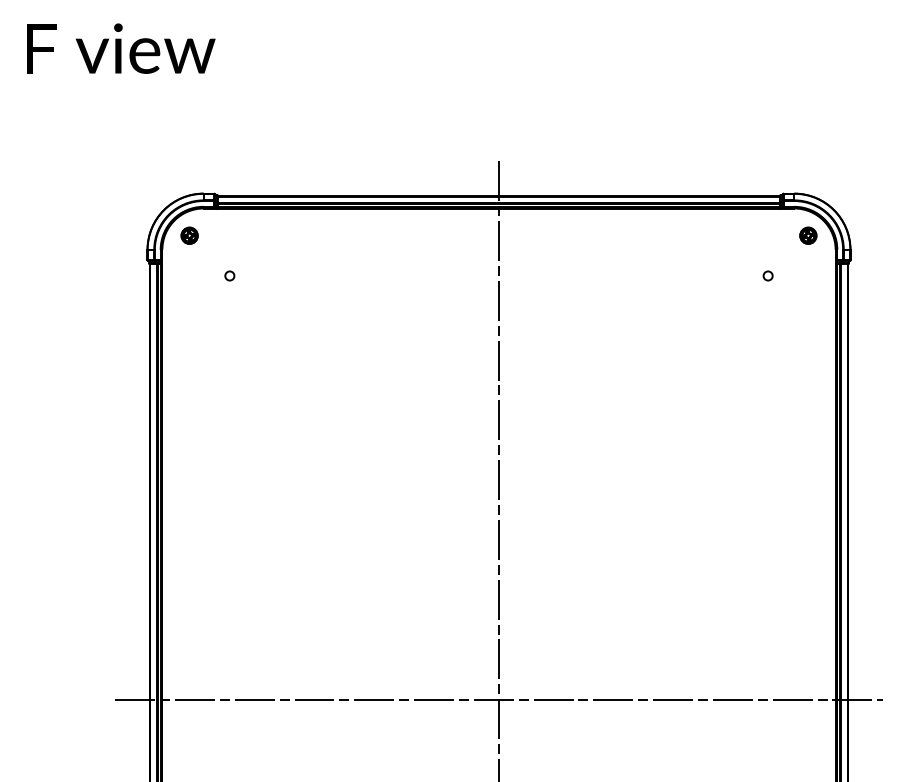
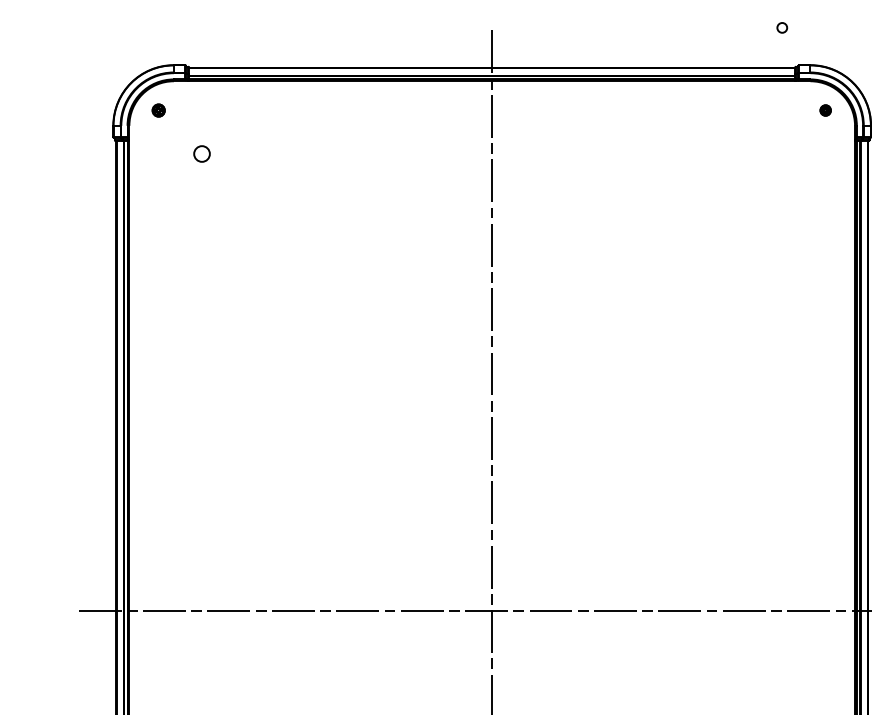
part: (189, 235) -> (158, 110), size x0.7
part: (808, 235) -> (825, 110), size x0.6
circle: (229, 275) -> (201, 153), size x1.6
circle: (767, 275) -> (781, 27), moved

